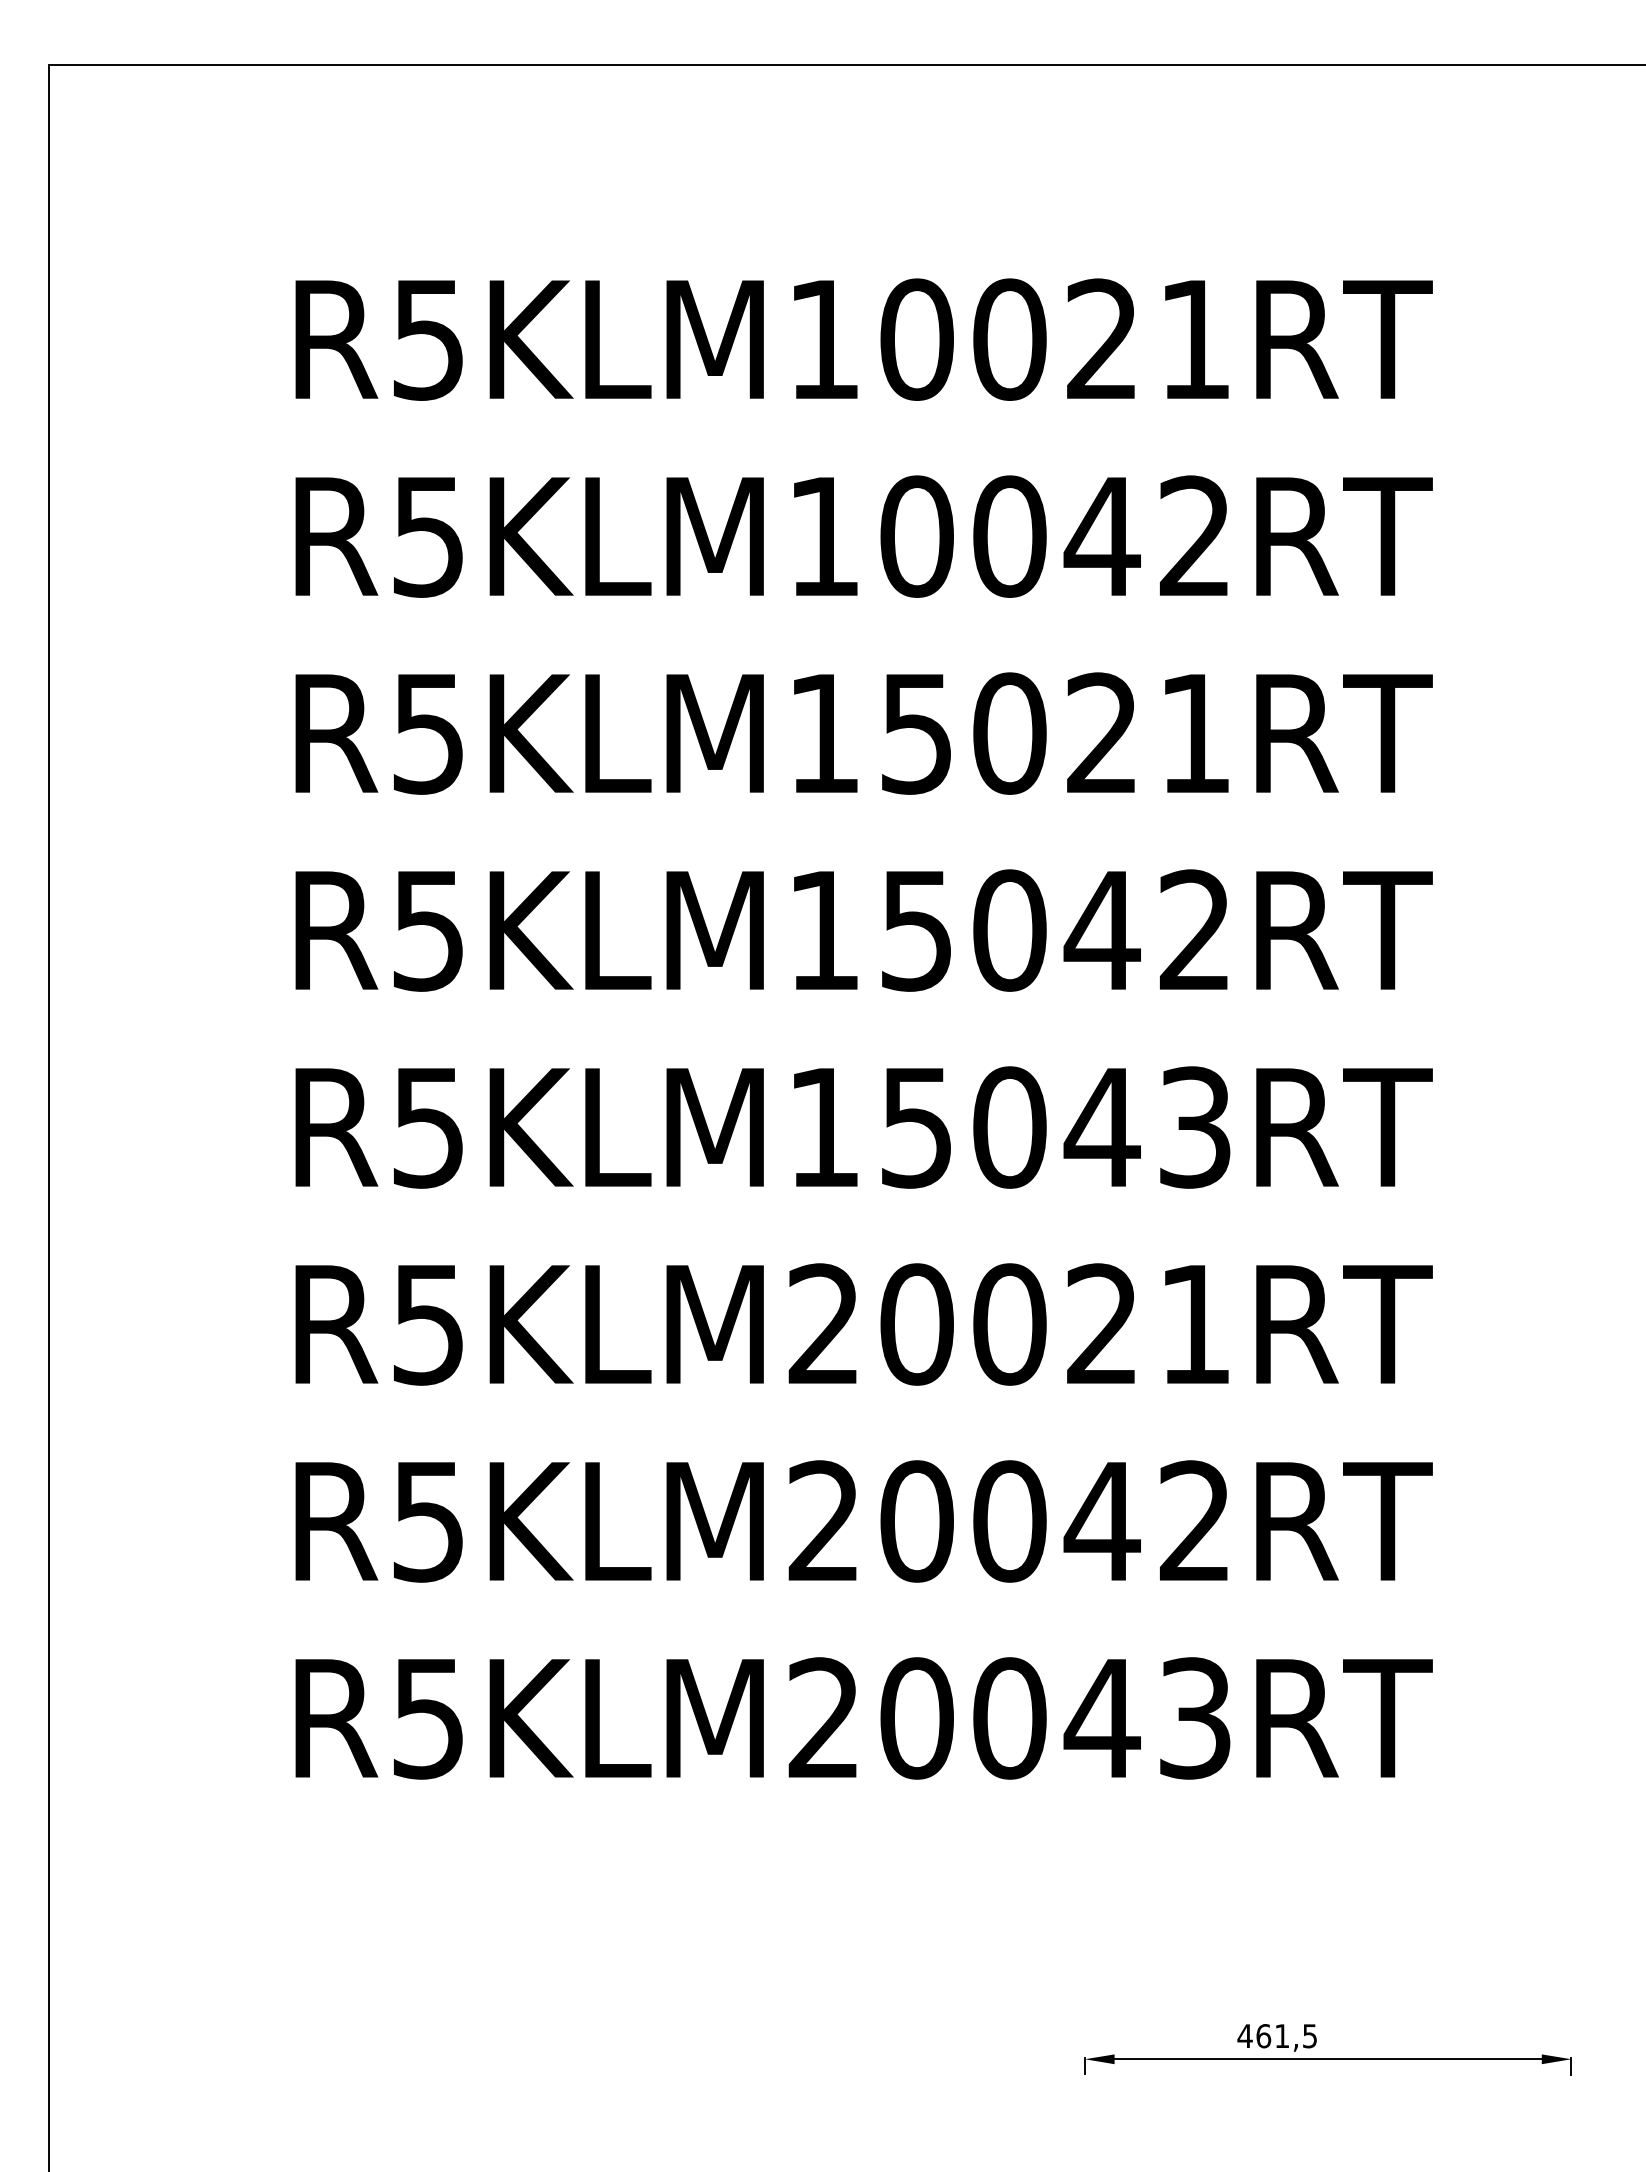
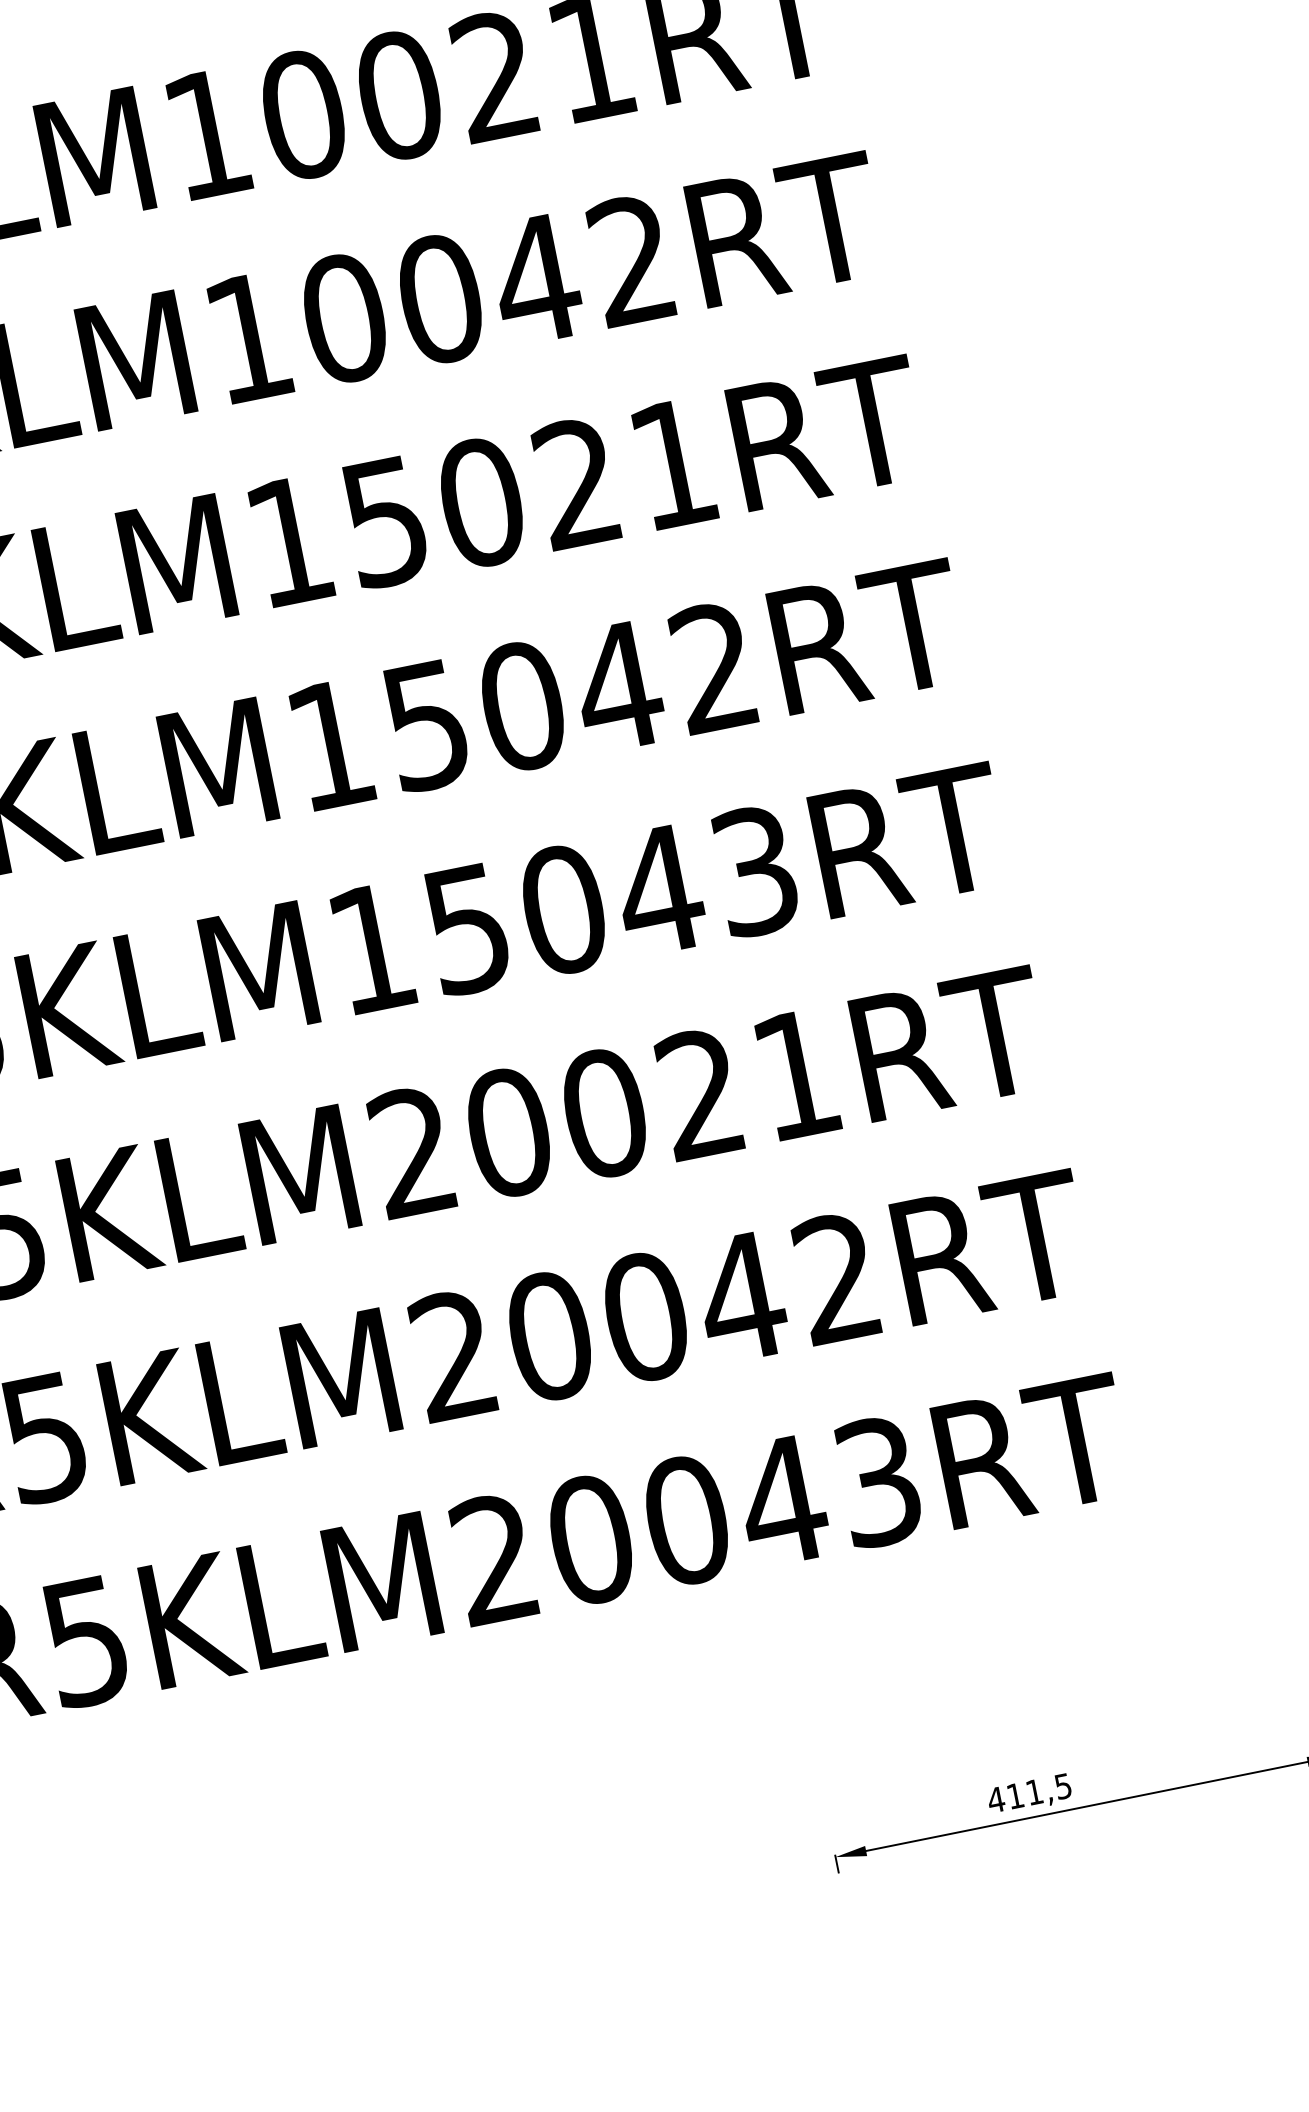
text: (1263, 2036) -> (1015, 1796), 461,5 -> 411,5

